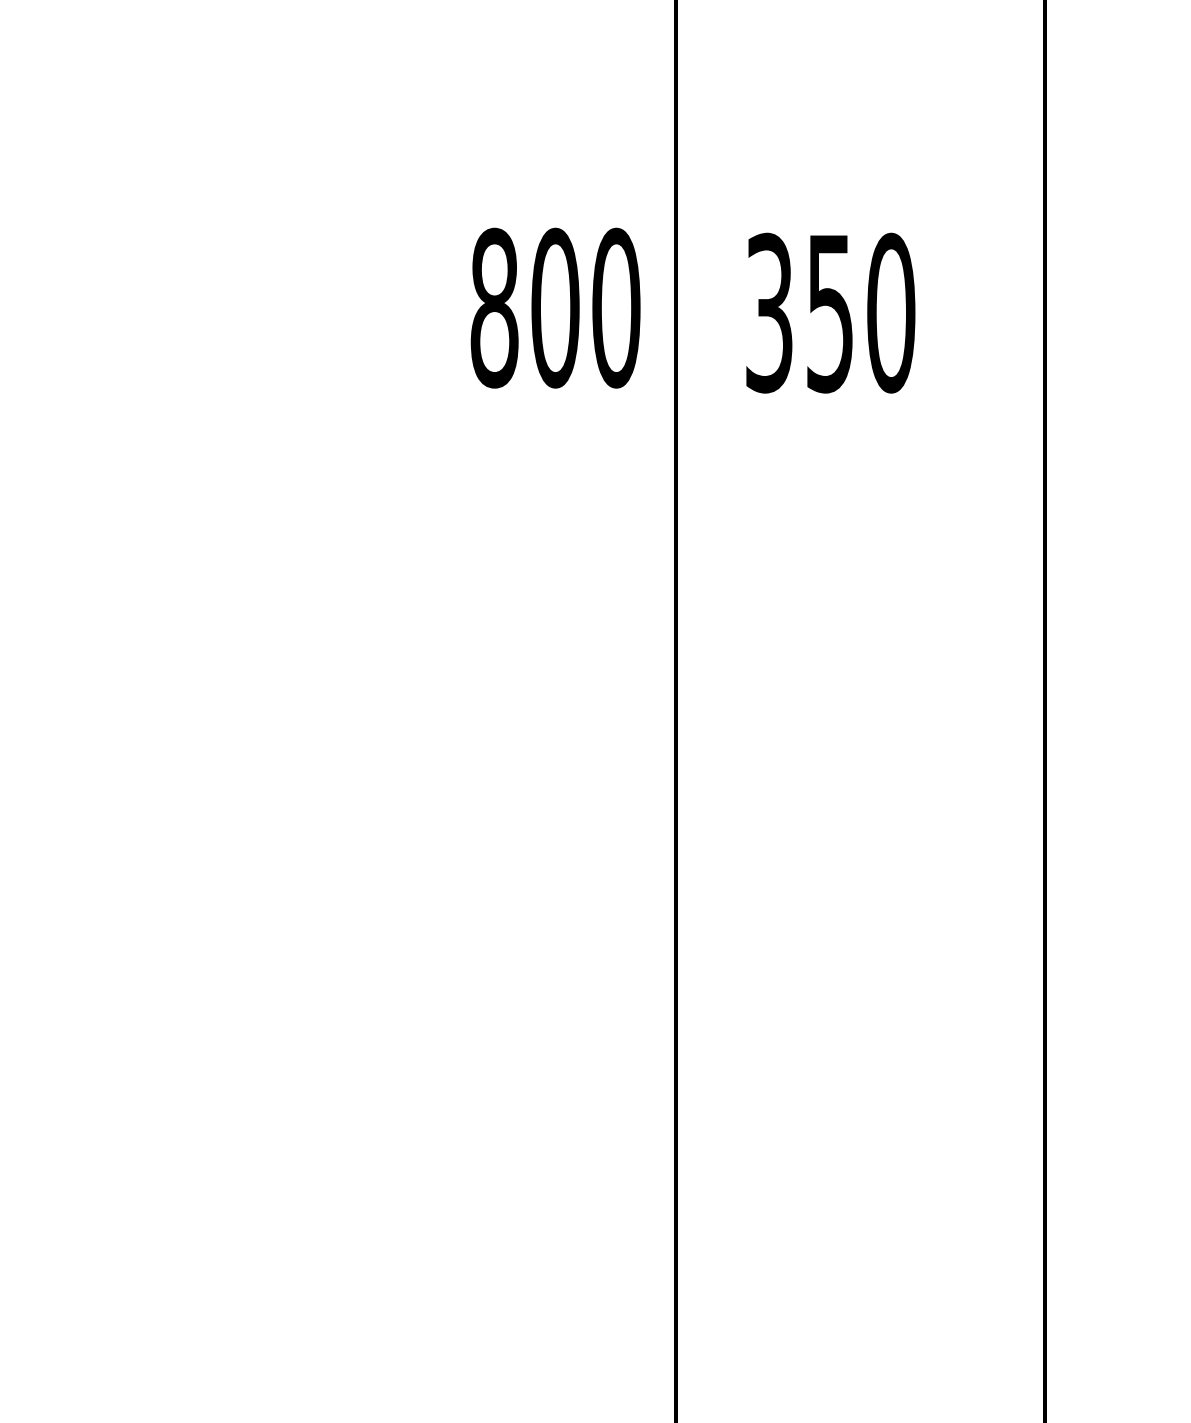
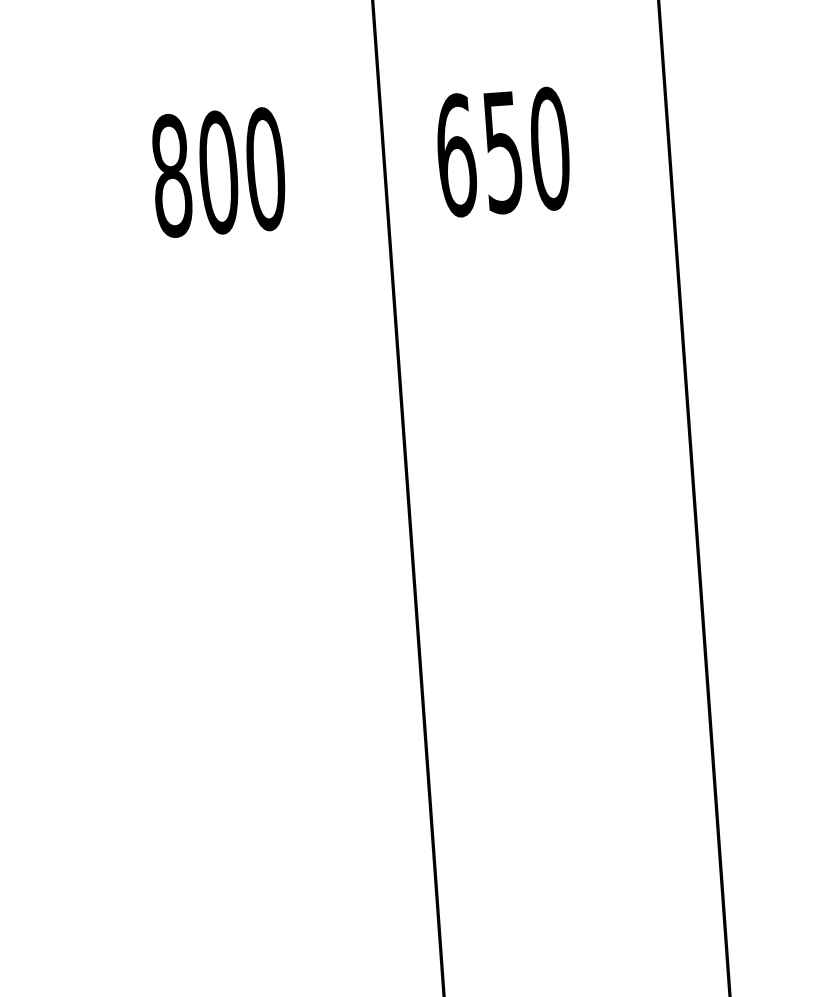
text: (555, 307) -> (218, 172), moved
text: (769, 312) -> (456, 155), 350 -> 650

